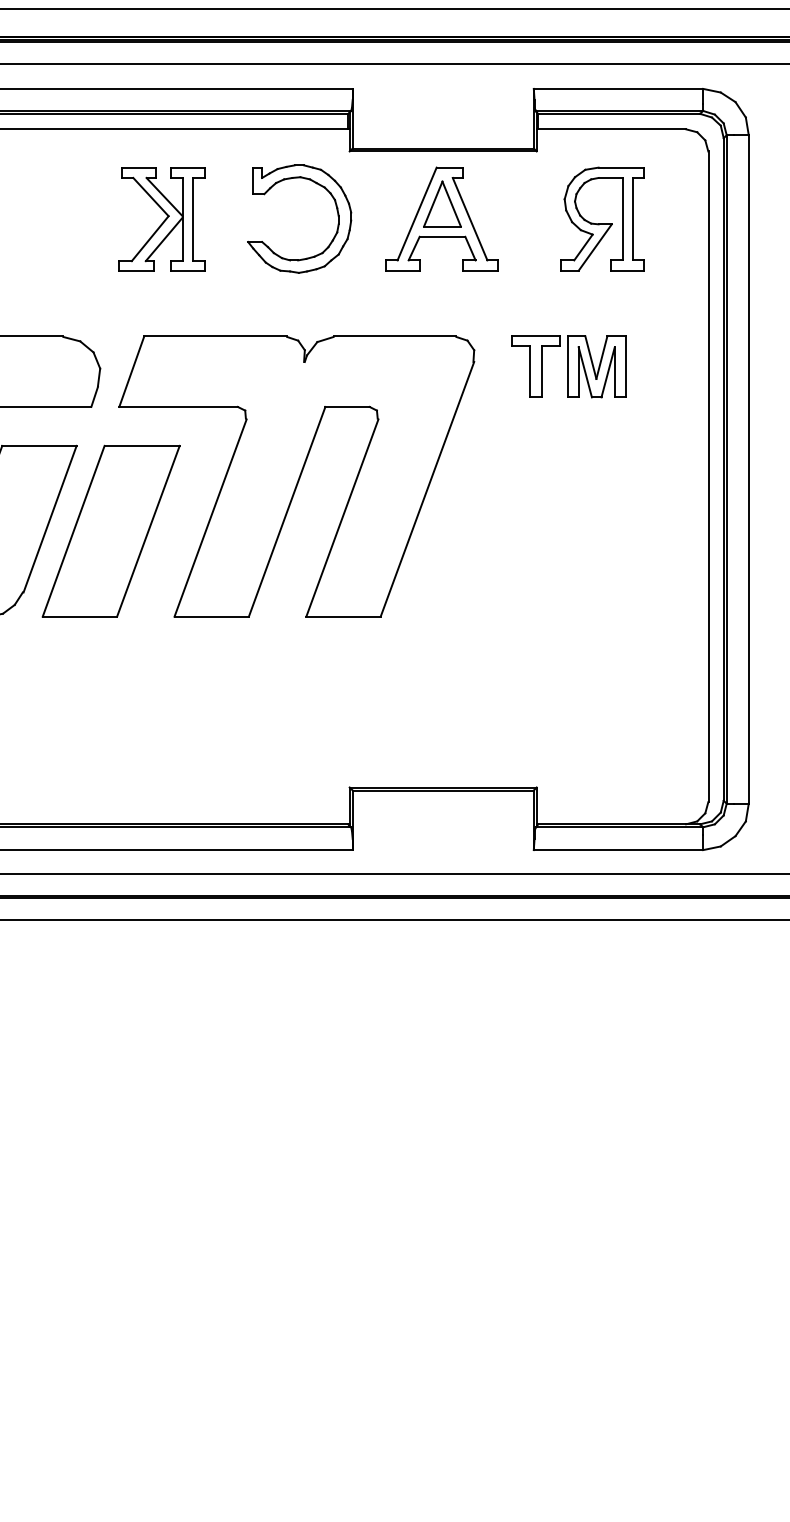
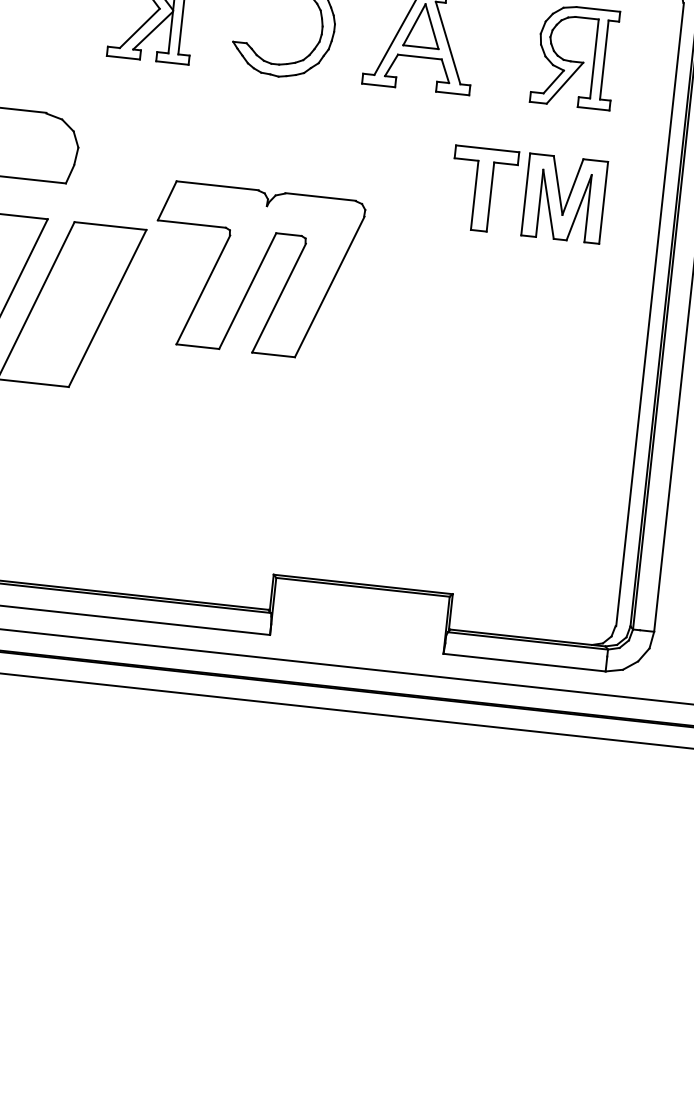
part: (568, 366) -> (527, 194), size x1.4
part: (296, 476) -> (255, 271), size x0.6

